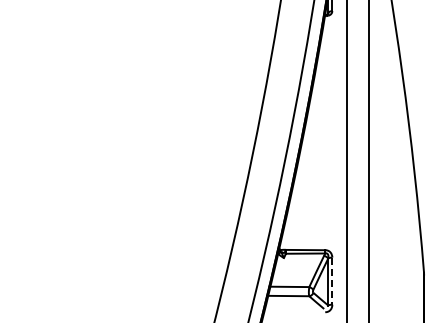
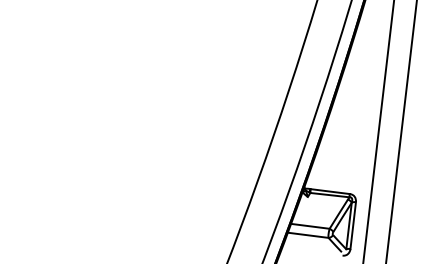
line: (332, 281) -> (353, 225), dashed -> solid

